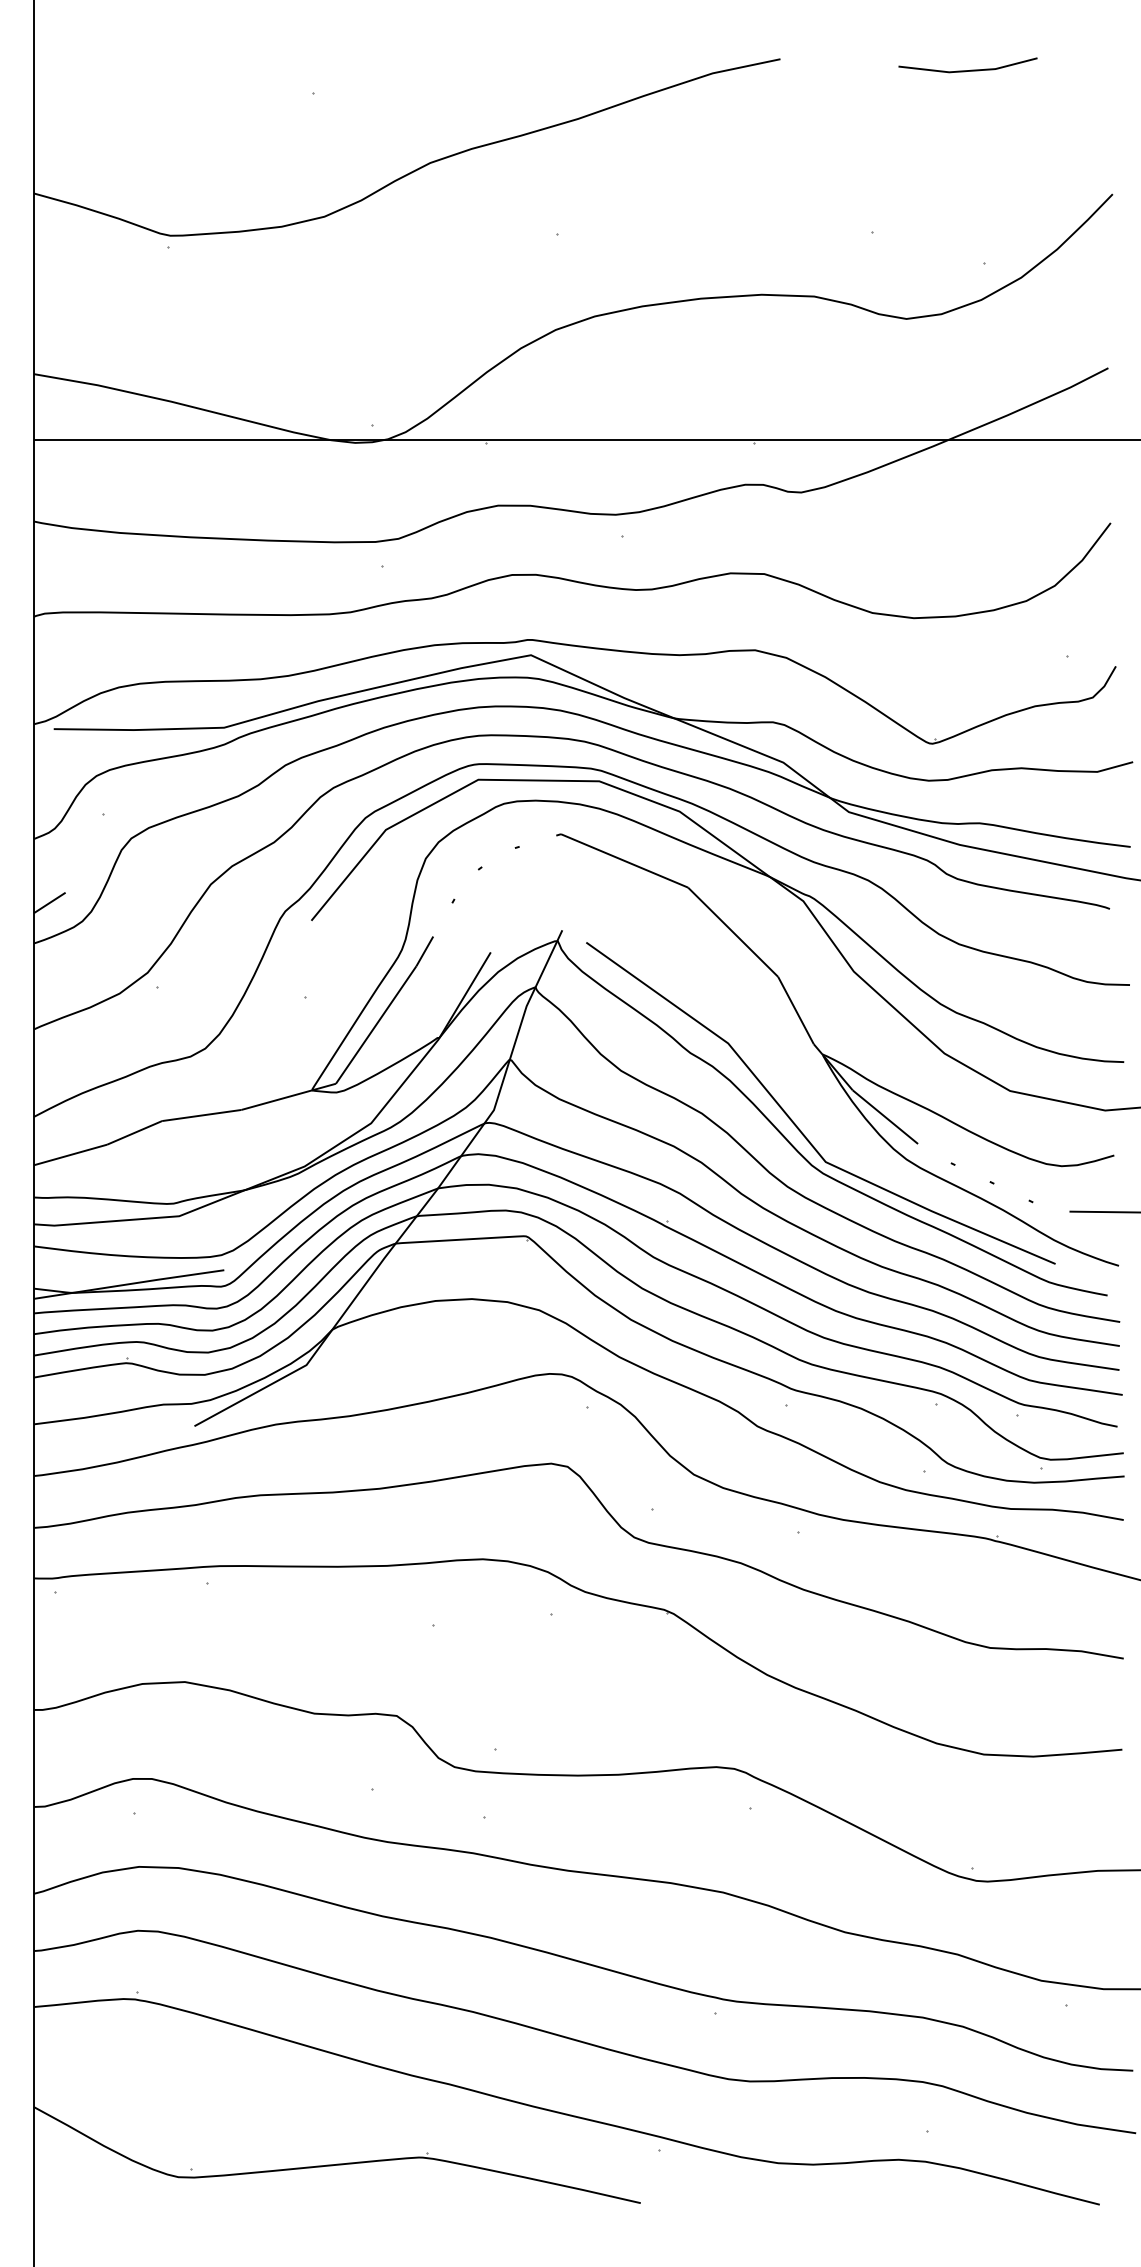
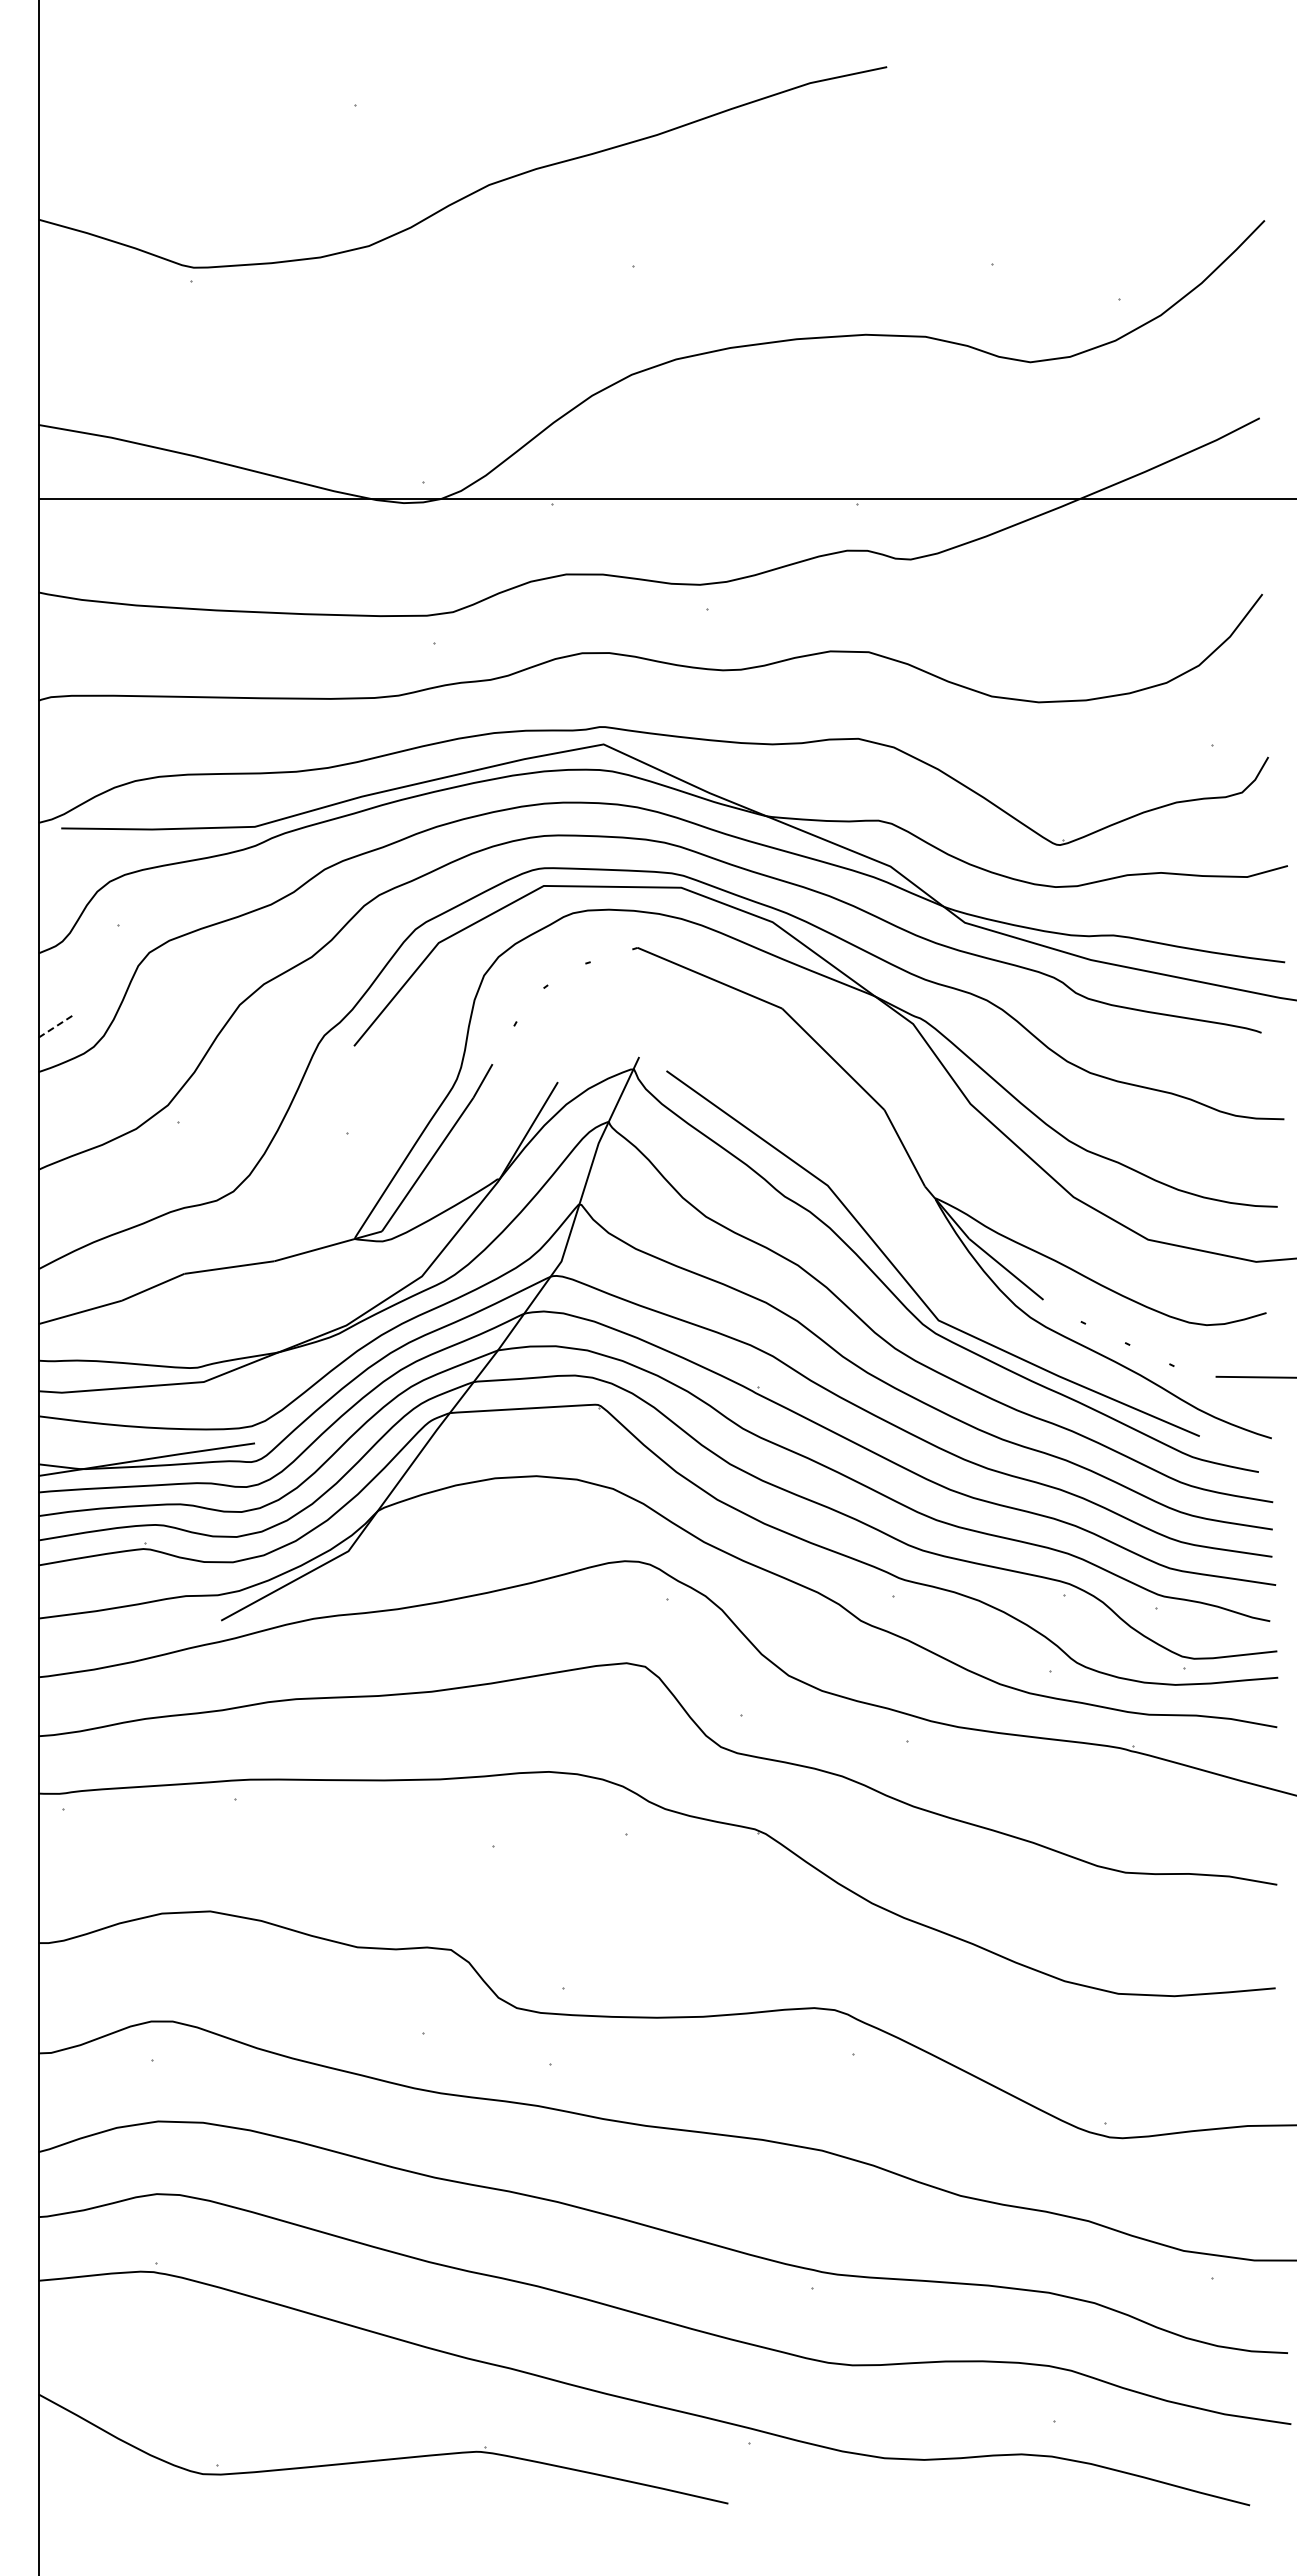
line: (968, 70) -> (1100, 79), removed
line: (50, 902) -> (57, 1025), solid -> dashed

